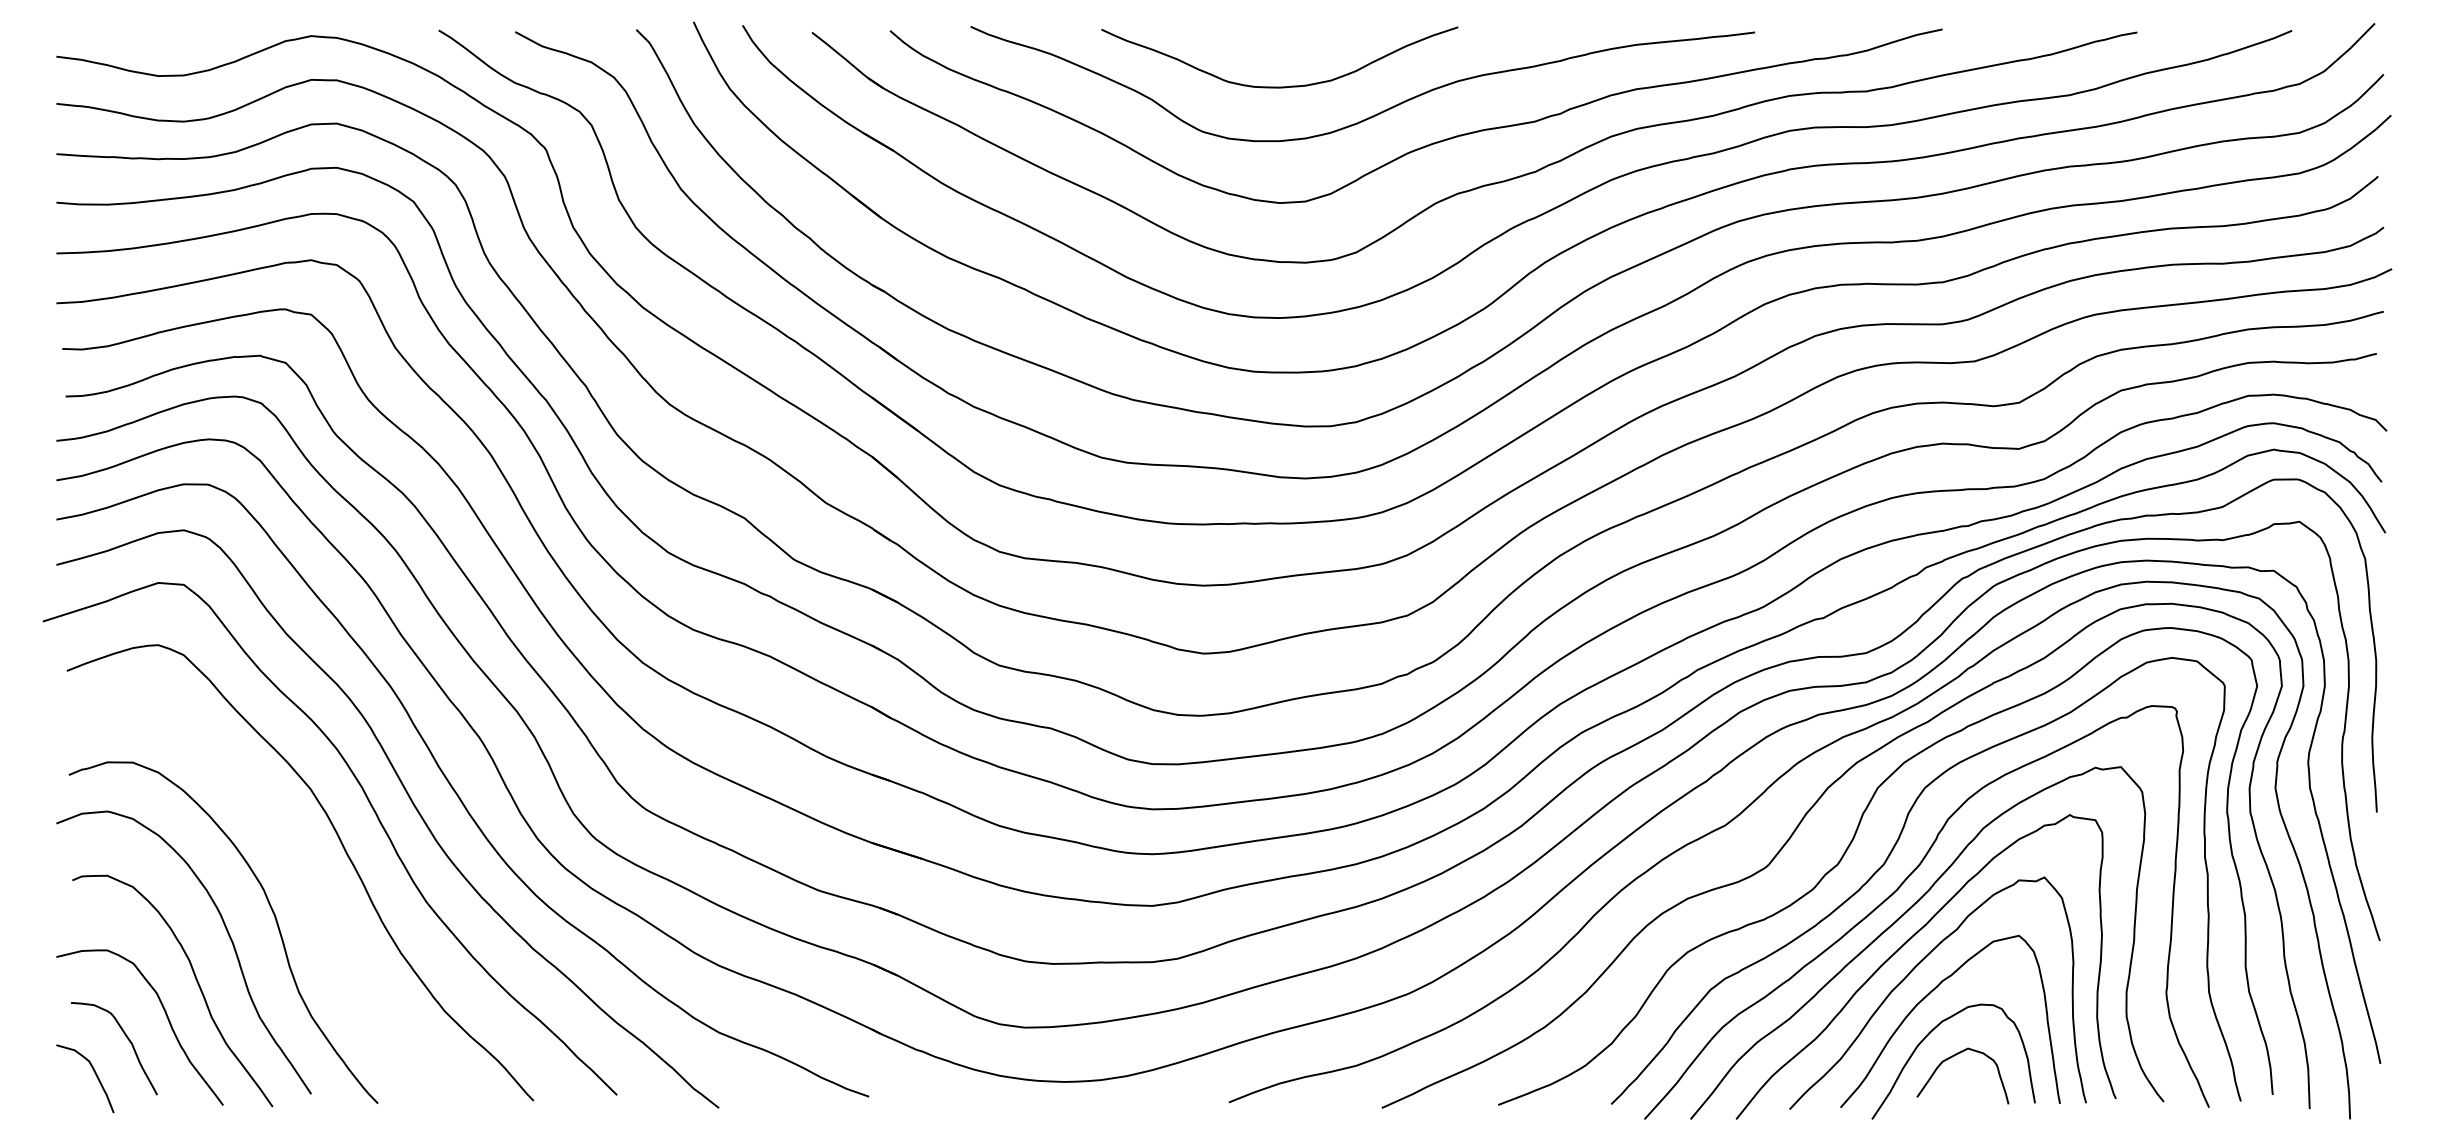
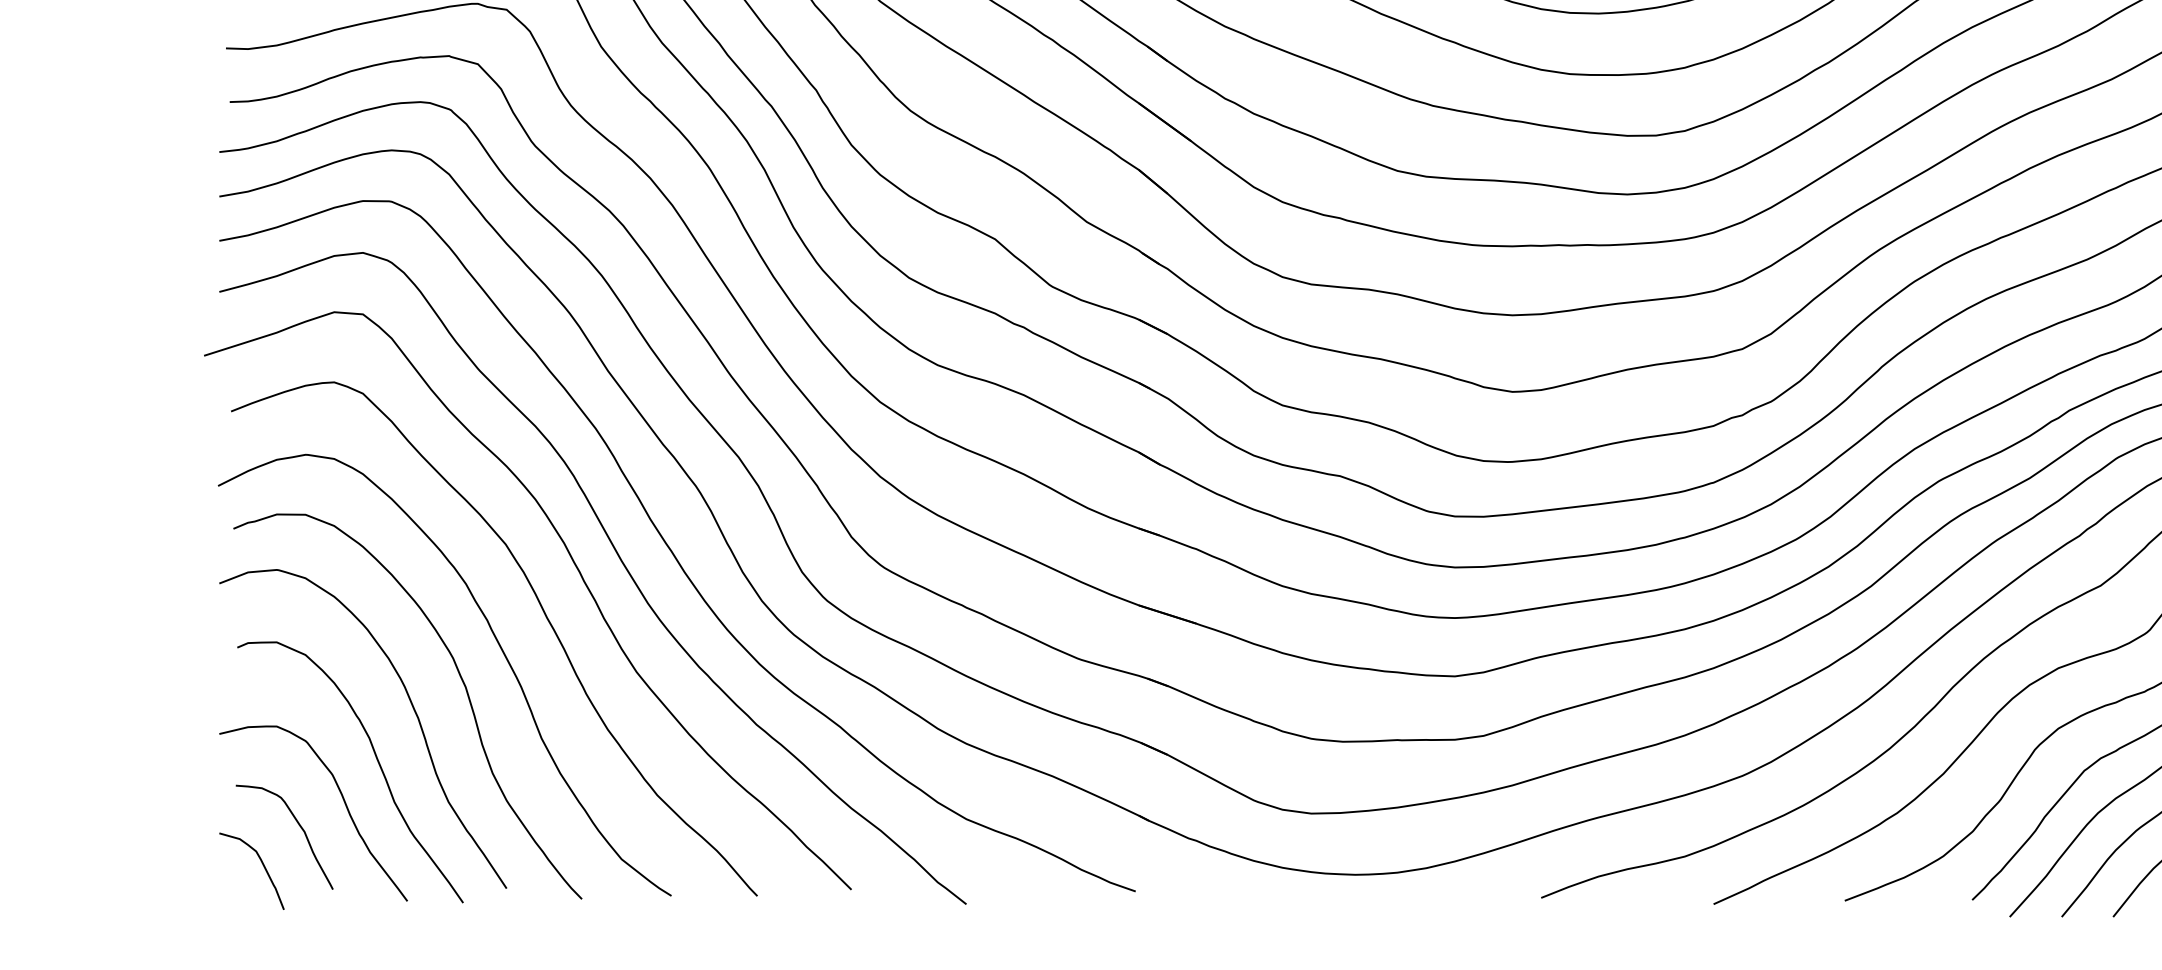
curve: (304, 879) -> (499, 646), added

